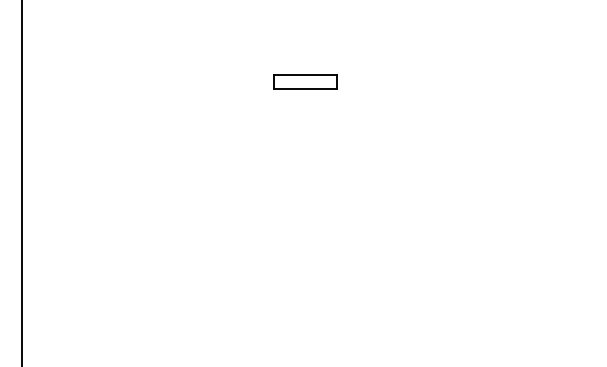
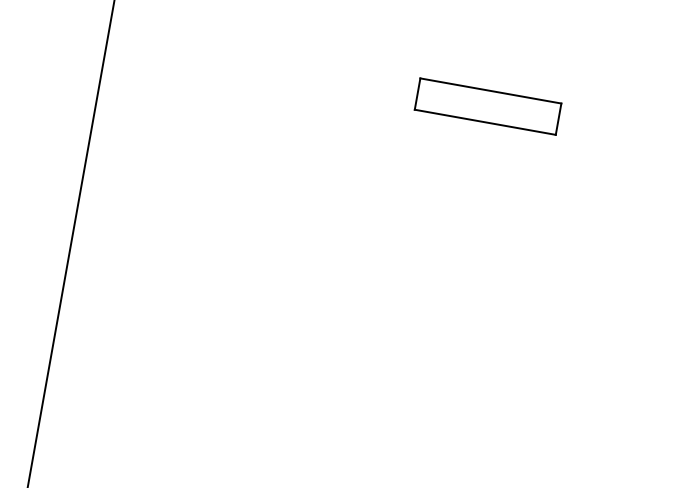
part: (305, 81) -> (488, 105), size x1.67

